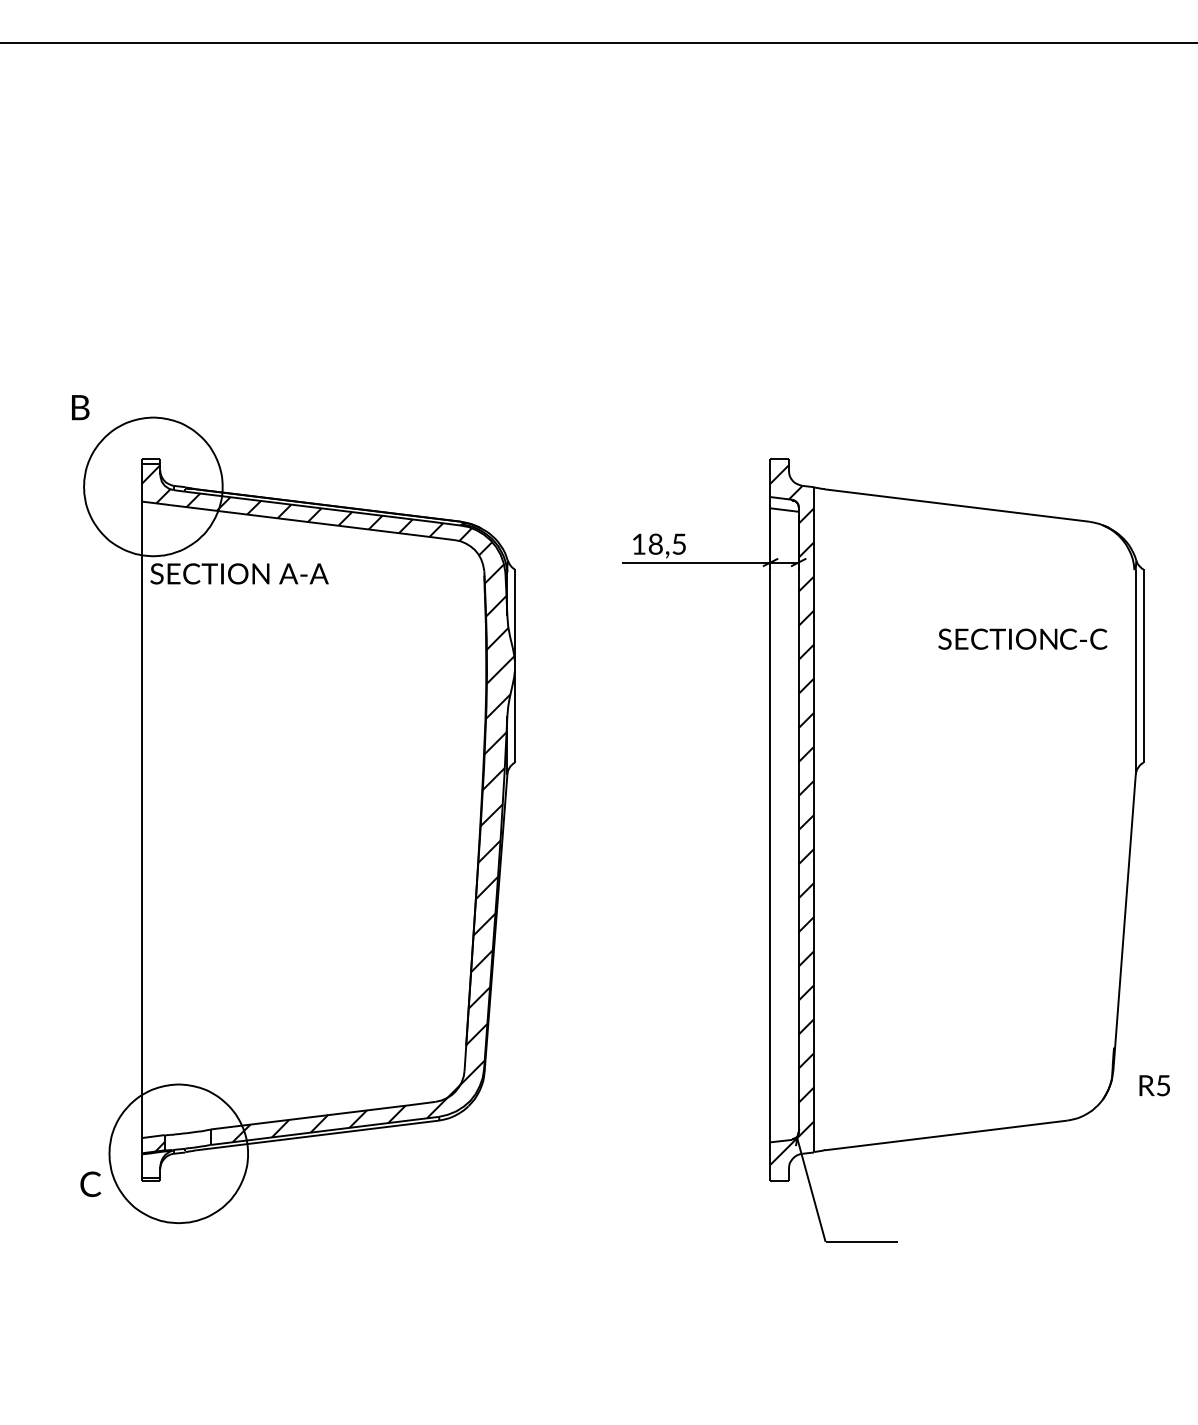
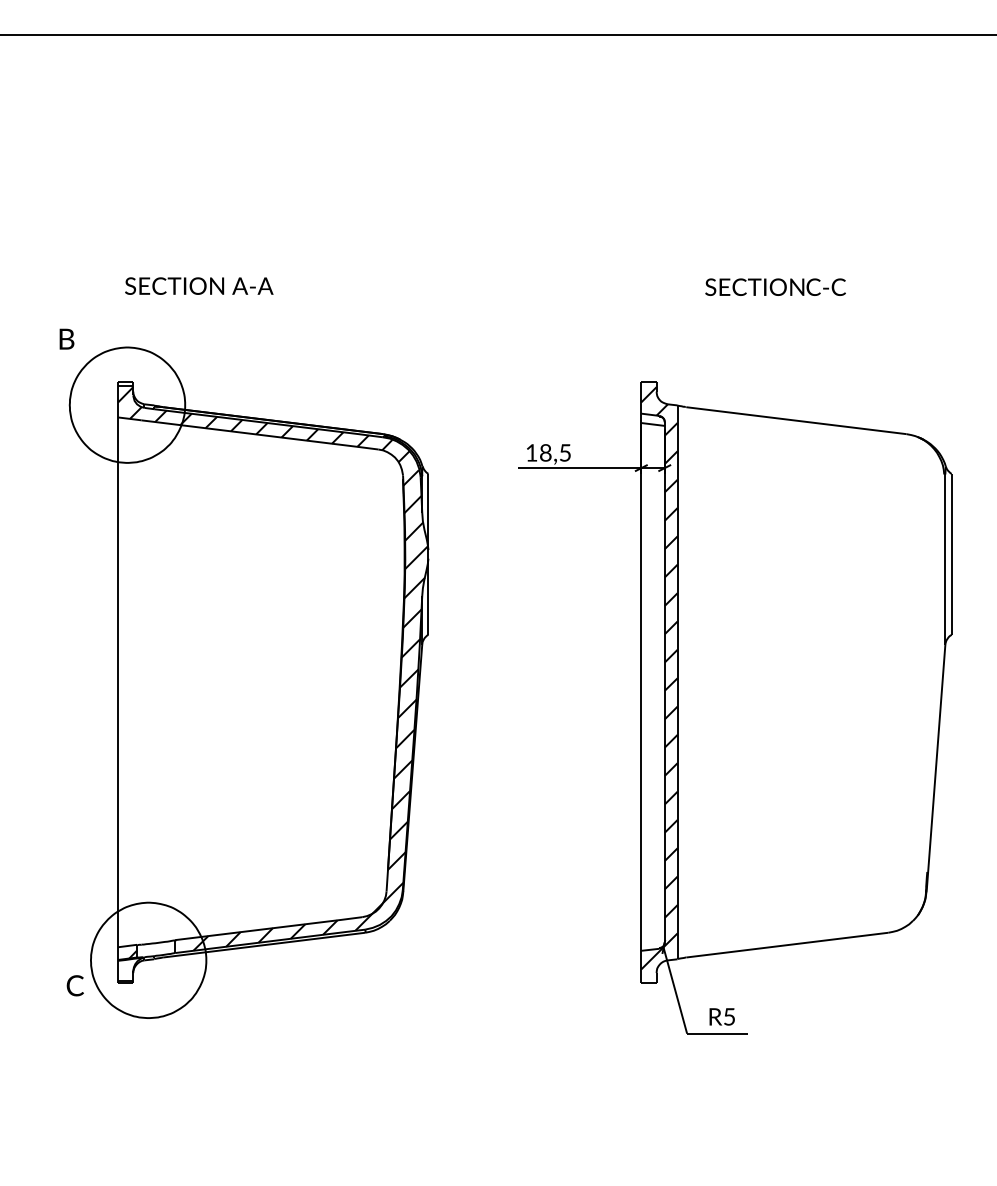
text: (239, 573) -> (199, 285), moved
text: (1022, 638) -> (775, 286), moved
text: (1154, 1085) -> (722, 1016), moved

